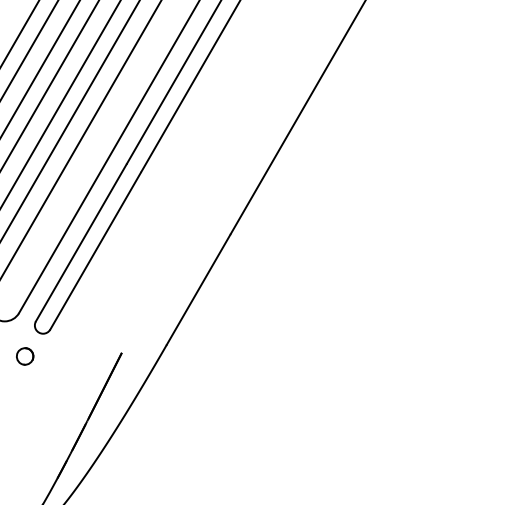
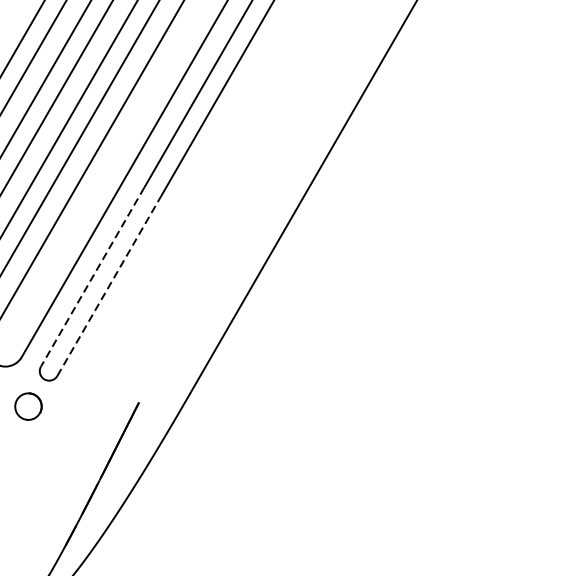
line: (81, 242) -> (92, 276), solid -> dashed
line: (95, 251) -> (108, 286), solid -> dashed
part: (25, 356) -> (29, 406), size x1.4

